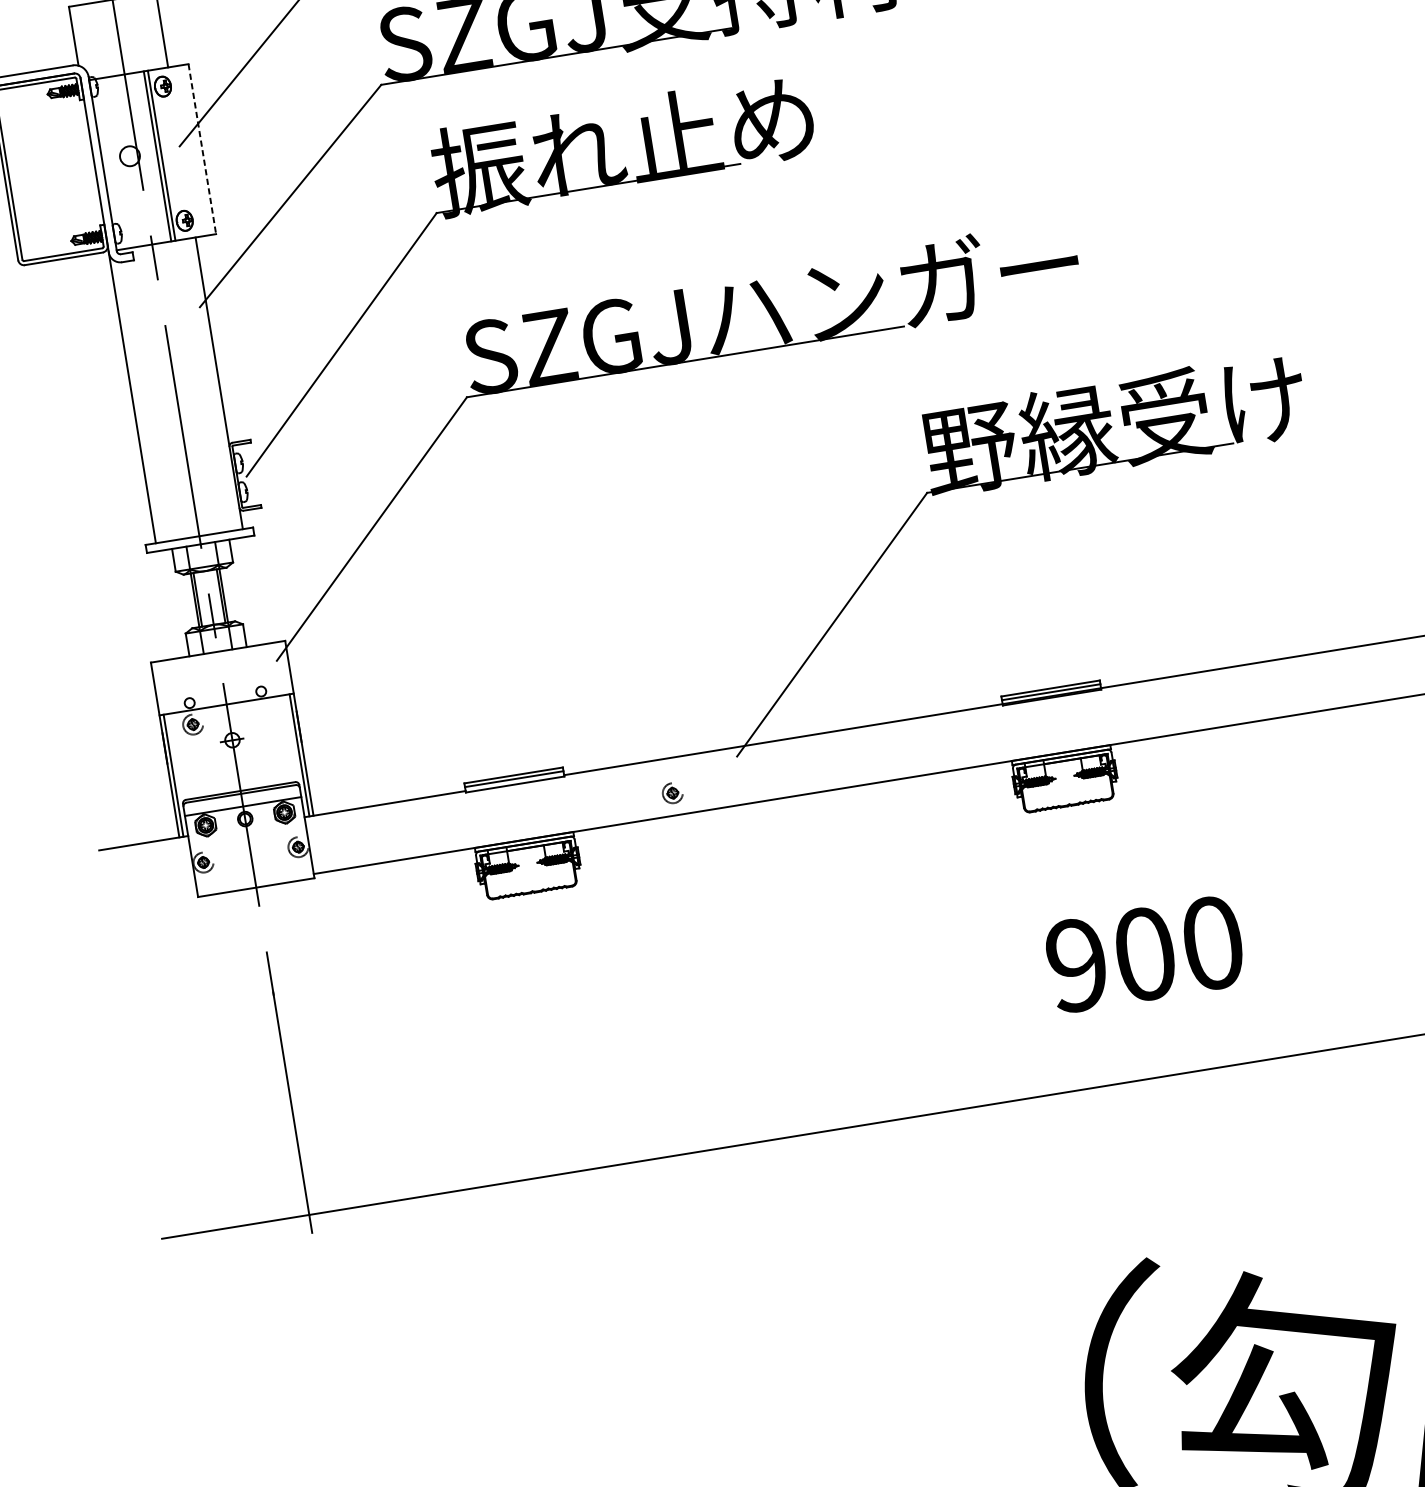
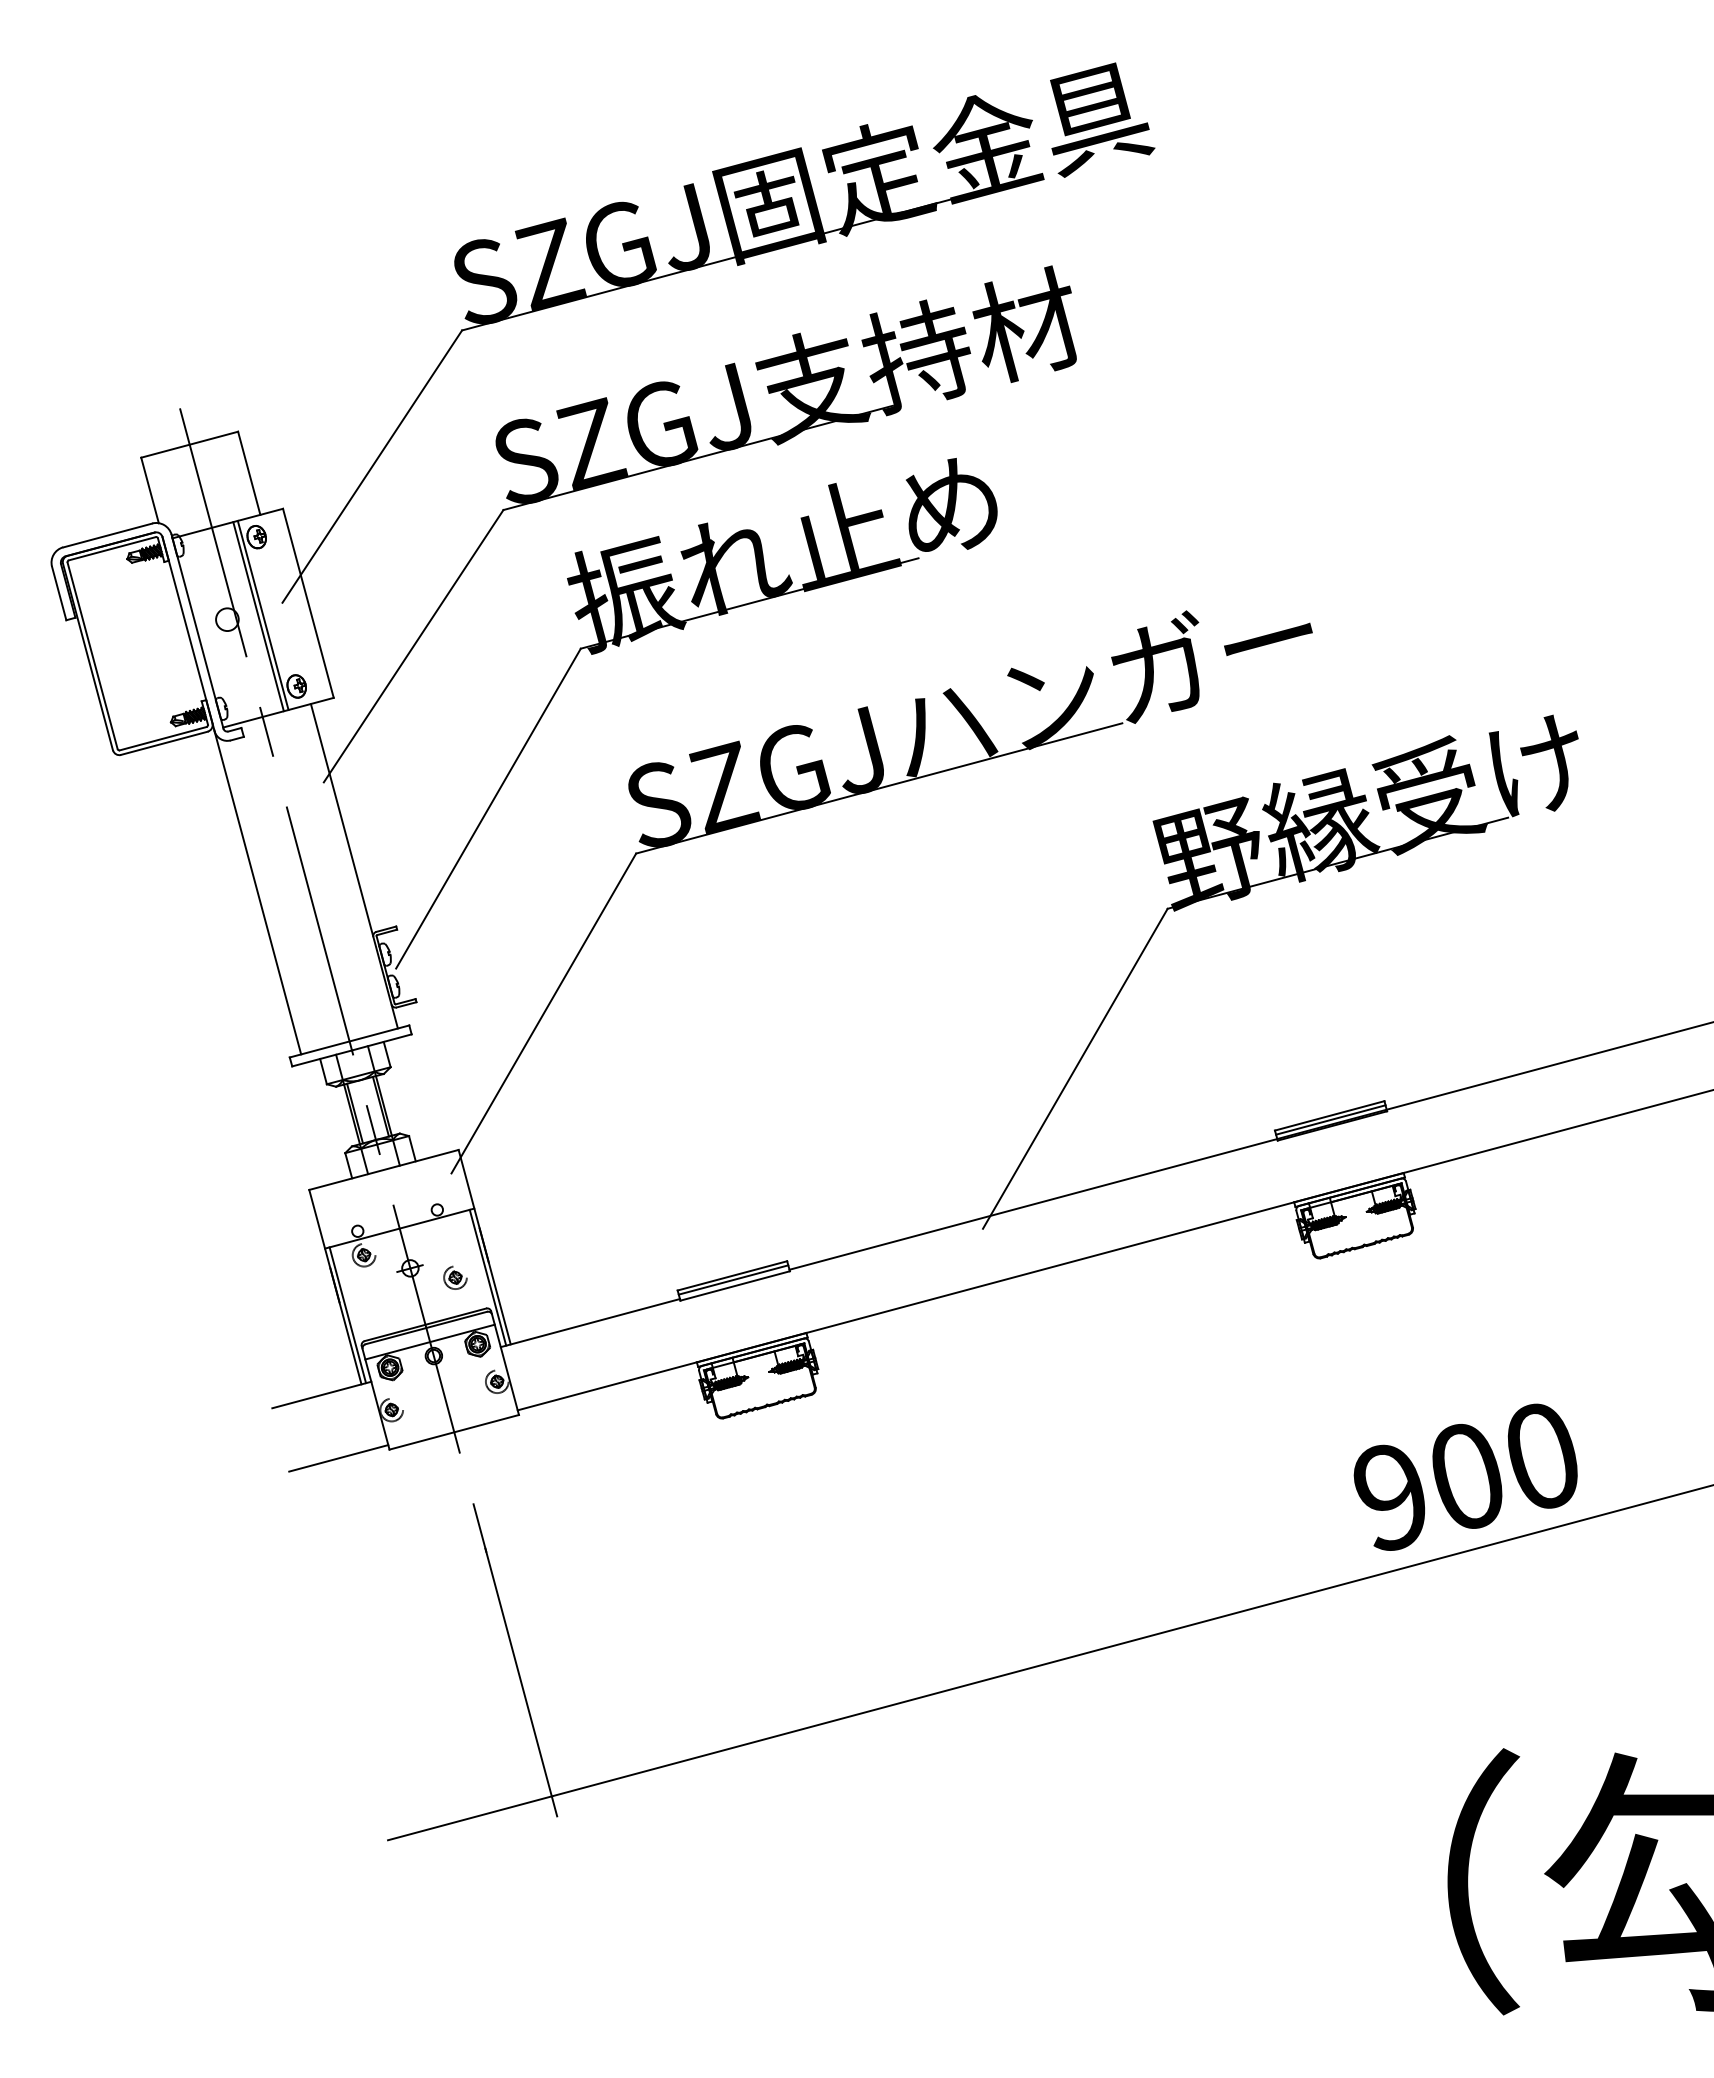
line: (202, 149) -> (308, 603), dashed -> solid
part: (672, 793) -> (455, 1277), moved
line: (152, 900) -> (338, 1458), added
text: (1143, 954) -> (1465, 1476), moved

